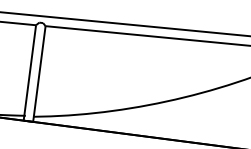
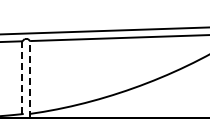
line: (29, 73) -> (22, 80), solid -> dashed
line: (39, 74) -> (30, 79), solid -> dashed

